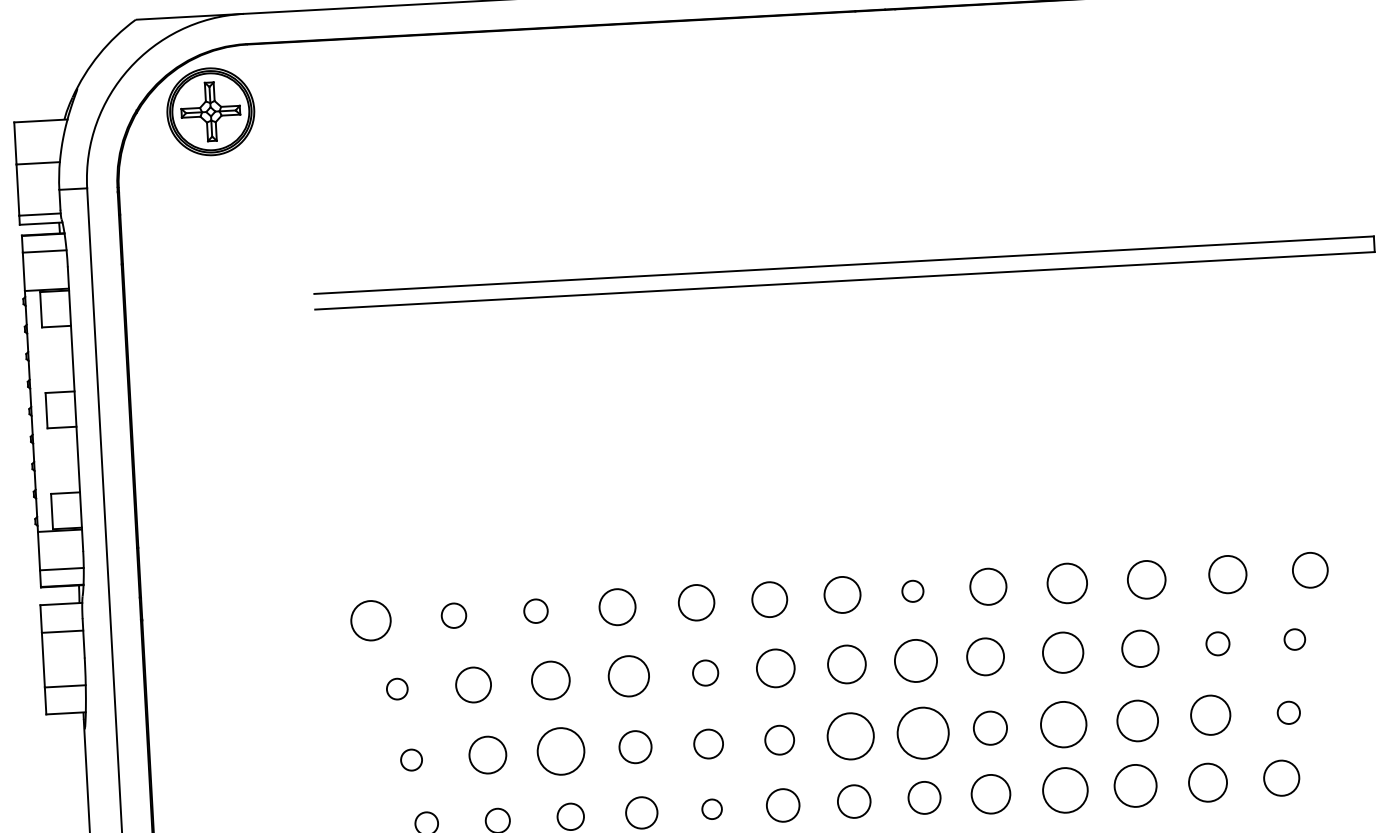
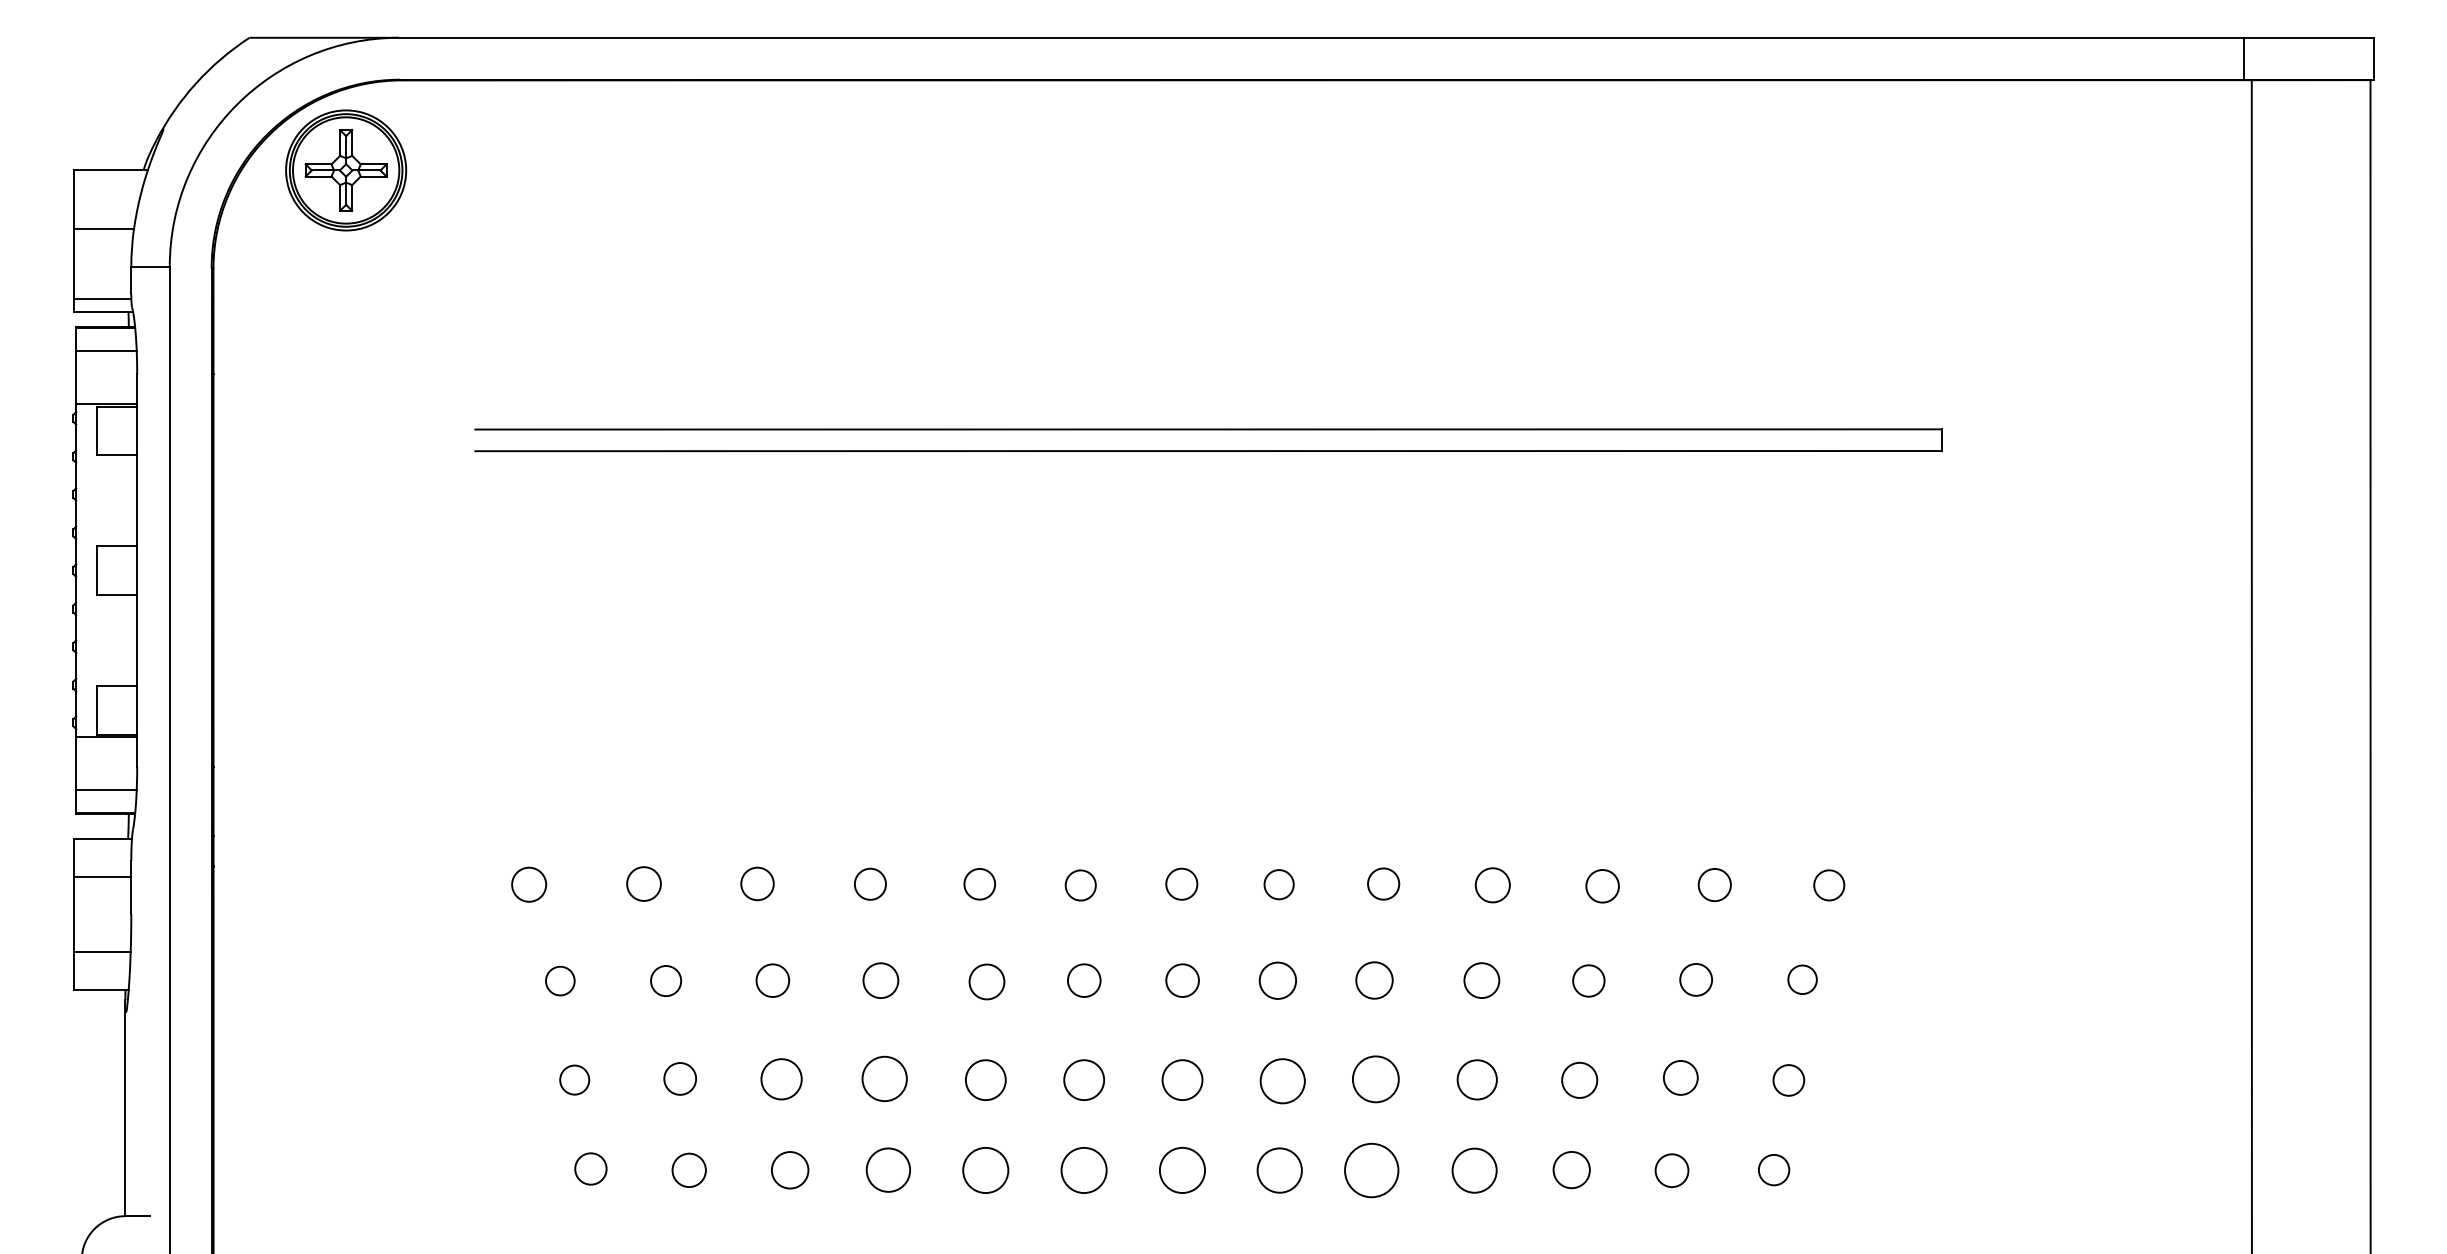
circle: (1310, 570) -> (1829, 885), size x0.62
circle: (1227, 574) -> (1714, 884), size x0.62
circle: (1146, 580) -> (1602, 886), size x0.62
circle: (1067, 583) -> (1492, 885), size x0.62
circle: (988, 586) -> (1383, 883), size x0.62
circle: (842, 594) -> (1181, 883), size x0.62
circle: (769, 599) -> (1080, 885), size x0.62
circle: (696, 602) -> (979, 883), size x0.62
circle: (617, 606) -> (870, 883), size x0.62
circle: (371, 620) -> (529, 884), size x0.62
circle: (1140, 648) -> (1588, 980), size x0.62
circle: (1062, 652) -> (1481, 980), size x0.62
circle: (985, 656) -> (1374, 980), size x0.71
circle: (915, 660) -> (1277, 980), size x0.62
circle: (846, 664) -> (1182, 980), size x0.62
circle: (776, 668) -> (1084, 980), size x0.62
circle: (628, 676) -> (880, 980), size x0.62
circle: (550, 680) -> (772, 980), size x0.62
circle: (474, 684) -> (666, 980), size x0.62
circle: (1210, 714) -> (1680, 1077), size x0.62
circle: (1137, 720) -> (1579, 1079), size x0.62
circle: (1063, 724) -> (1476, 1079), size x0.62
circle: (923, 733) -> (1282, 1081), size x0.62
circle: (850, 736) -> (1182, 1080), size x0.62
circle: (560, 751) -> (781, 1079), size x0.62
circle: (487, 754) -> (679, 1078), size x0.62
circle: (1281, 777) -> (1773, 1169), size x0.62
circle: (1207, 782) -> (1671, 1170), size x0.62
circle: (1135, 786) -> (1571, 1170), size x0.62
circle: (1065, 790) -> (1474, 1170), size x0.71
circle: (711, 809) -> (985, 1170), size x1.67

